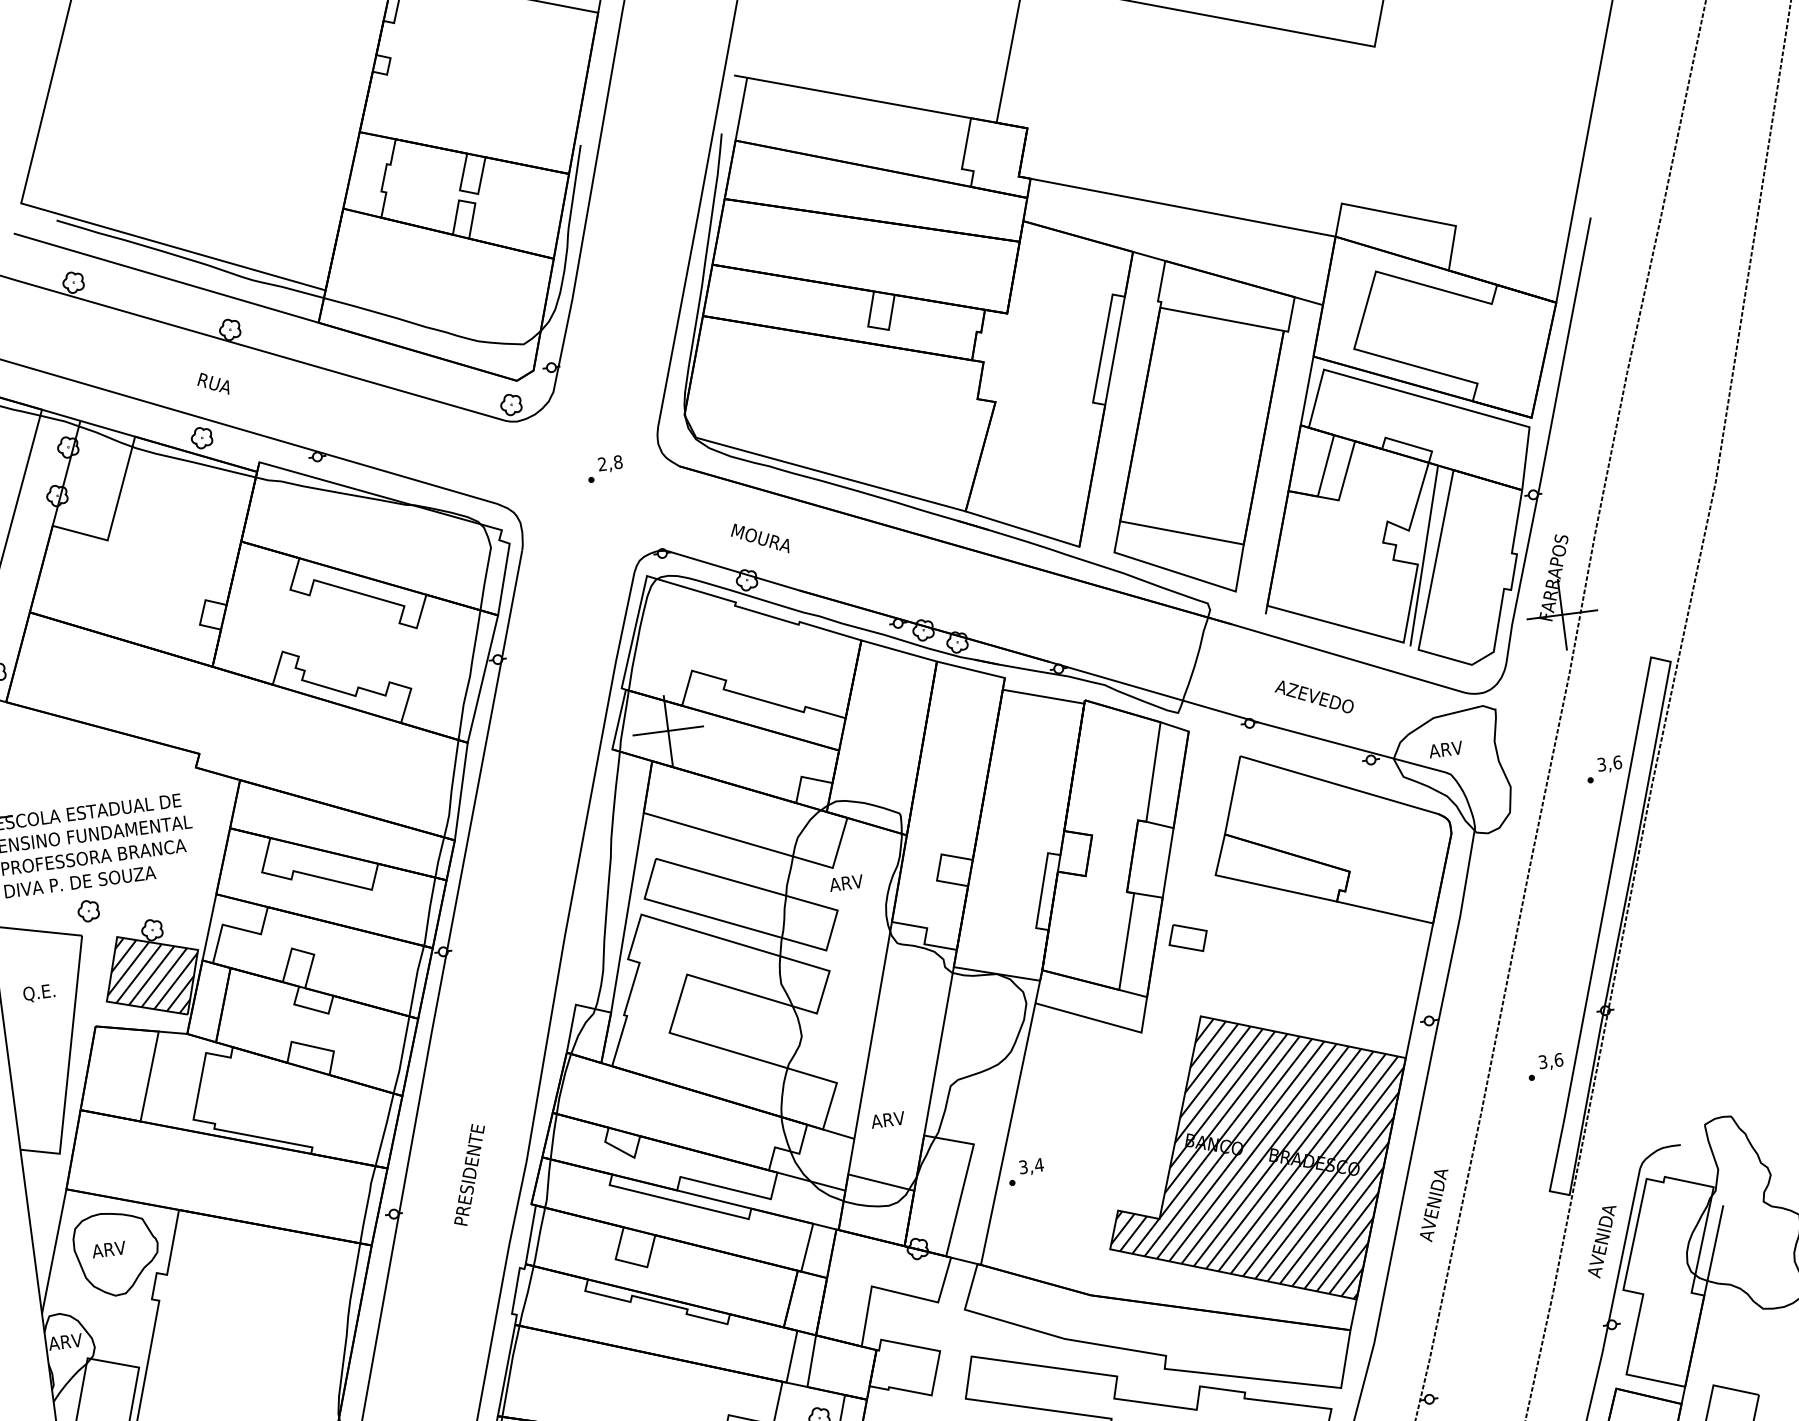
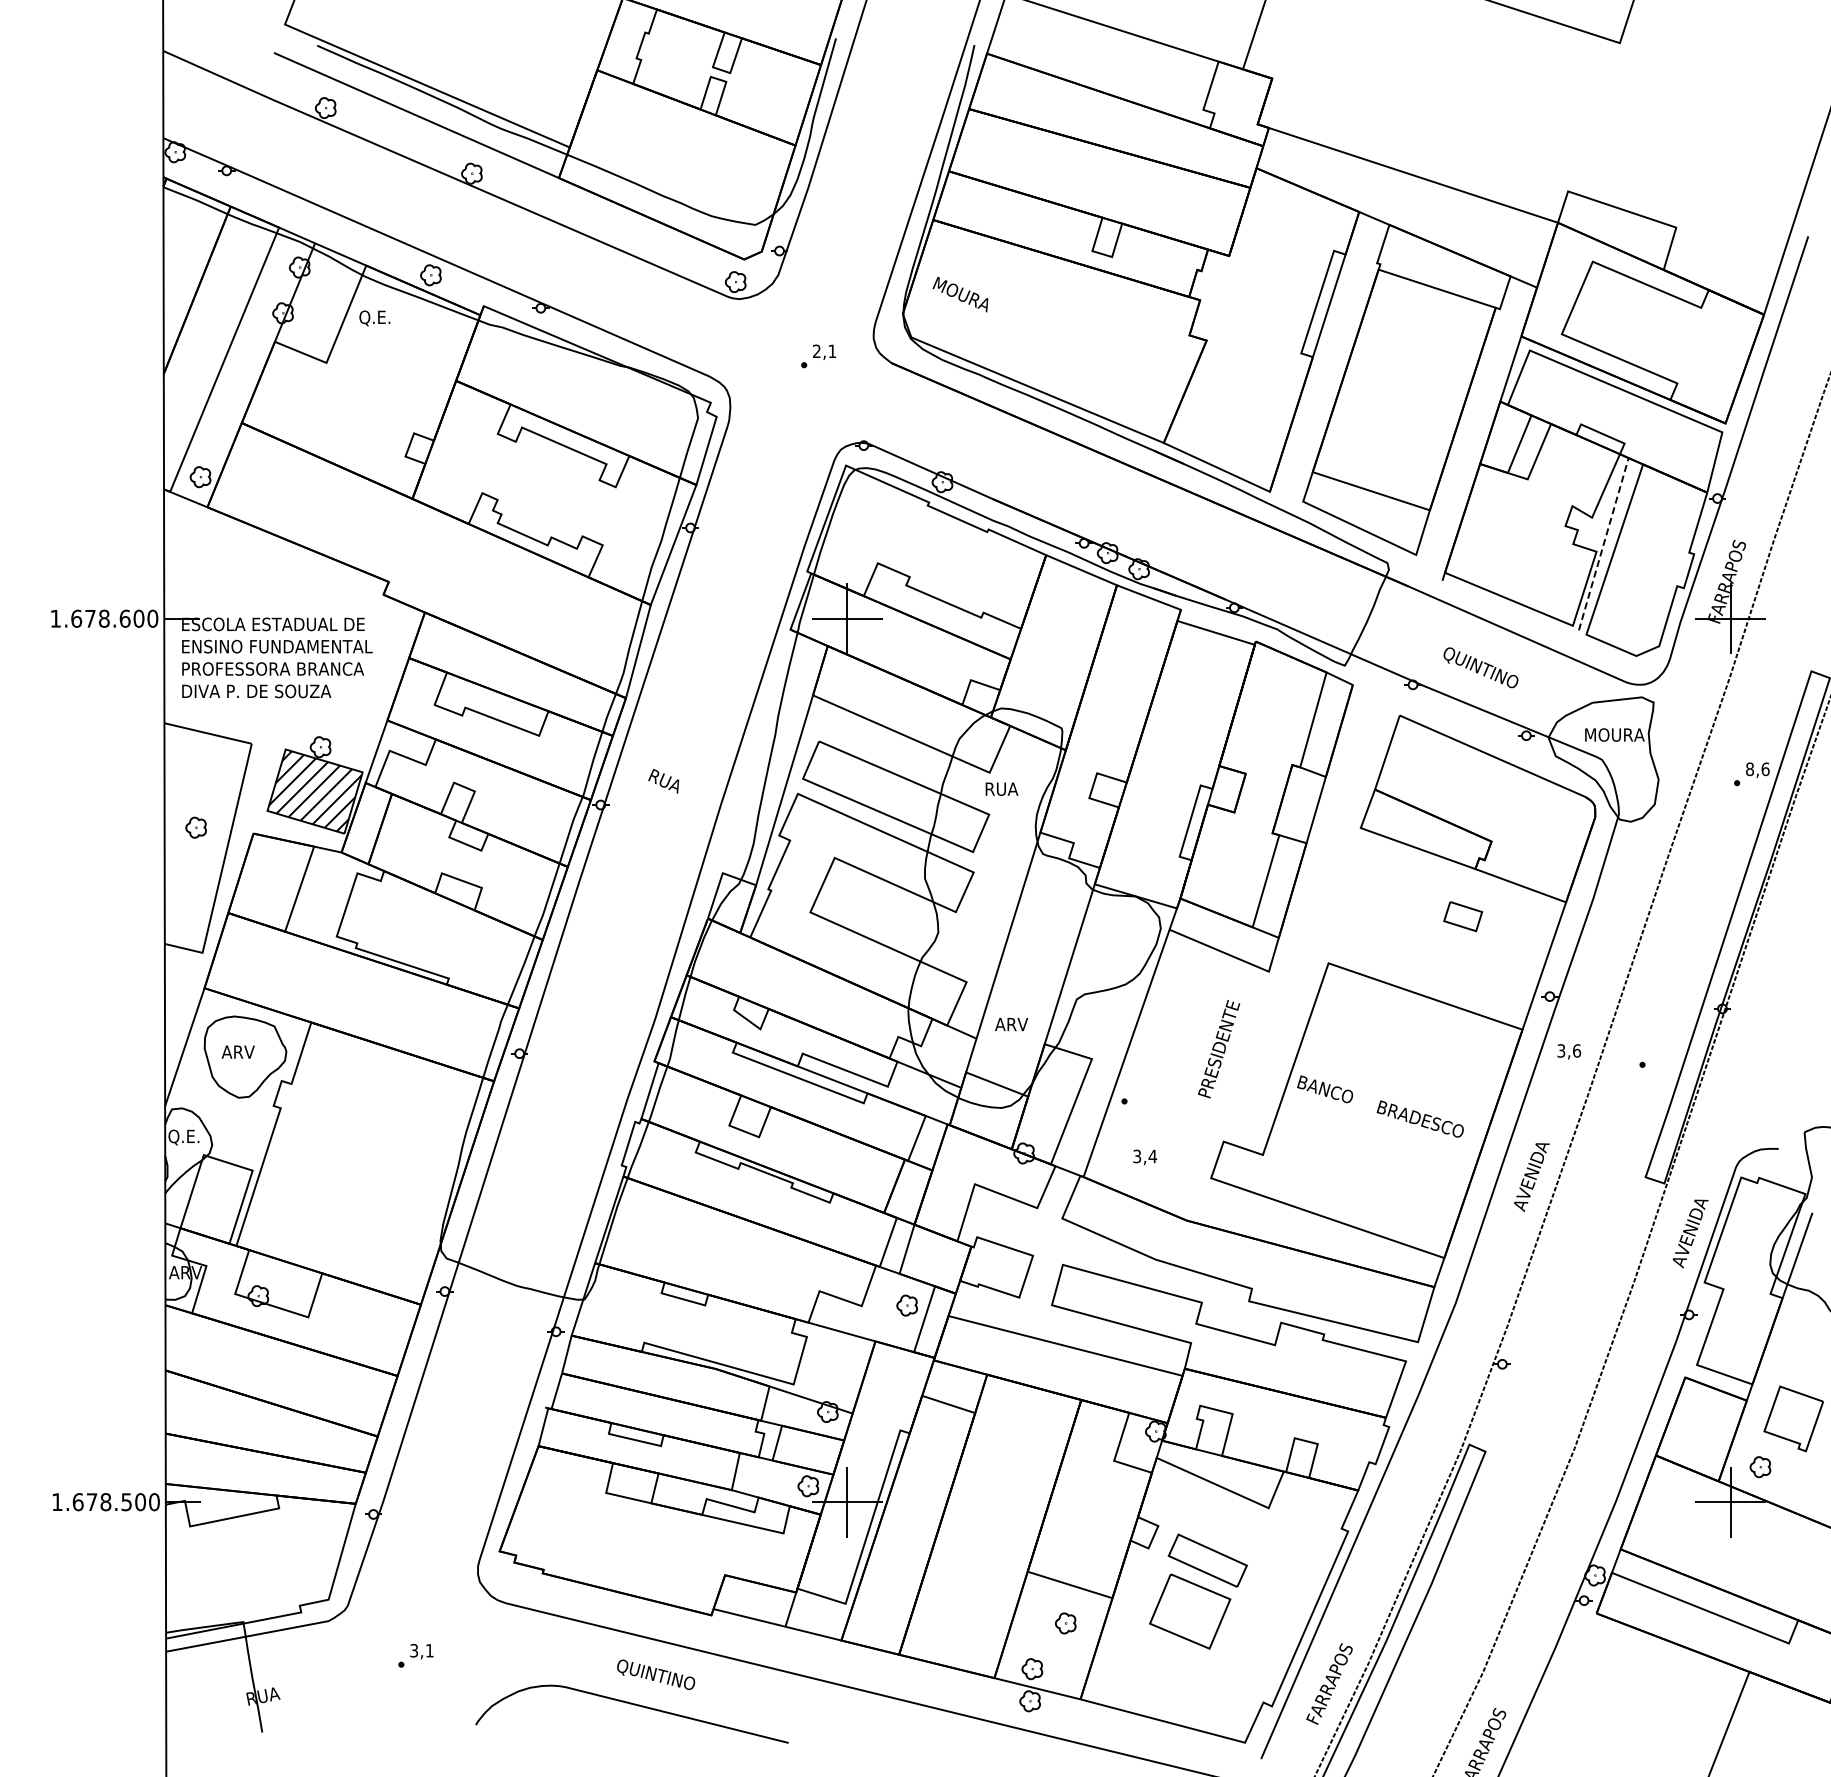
text: (212, 383) -> (663, 780), moved
text: (618, 462) -> (832, 351), 2,8 -> 2,1
text: (759, 538) -> (960, 294), moved
line: (1423, 556) -> (1603, 544), solid -> dashed
text: (1314, 697) -> (1479, 667), AZEVEDO -> QUINTINO
text: (1459, 747) -> (1613, 734), ARV -> MOURA
text: (1602, 764) -> (1750, 769), 3,6 -> 8,6
text: (846, 882) -> (1001, 788), ARV -> RUA
part: (87, 910) -> (195, 827), moved
part: (1188, 937) -> (1463, 916), moved
text: (38, 993) -> (374, 318), moved
text: (1551, 1061) -> (1569, 1051), moved
hatch: (1257, 1160) -> (1365, 1110), removed
text: (1031, 1167) -> (1145, 1157), moved
text: (470, 1175) -> (1219, 1049), moved
text: (64, 1343) -> (183, 1137), ARV -> Q.E.

